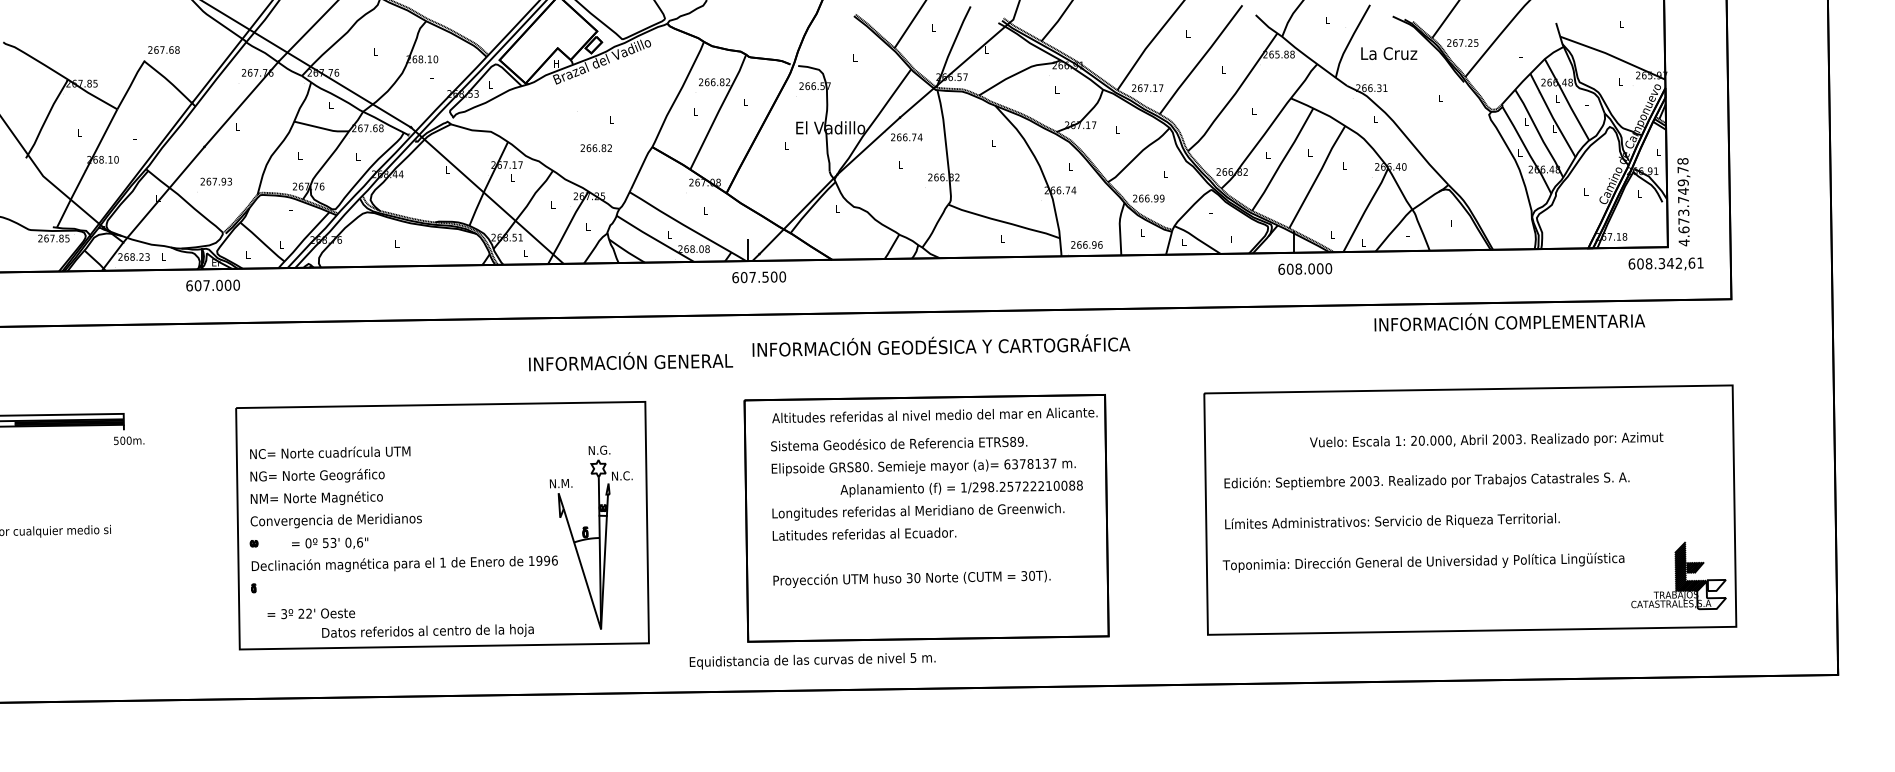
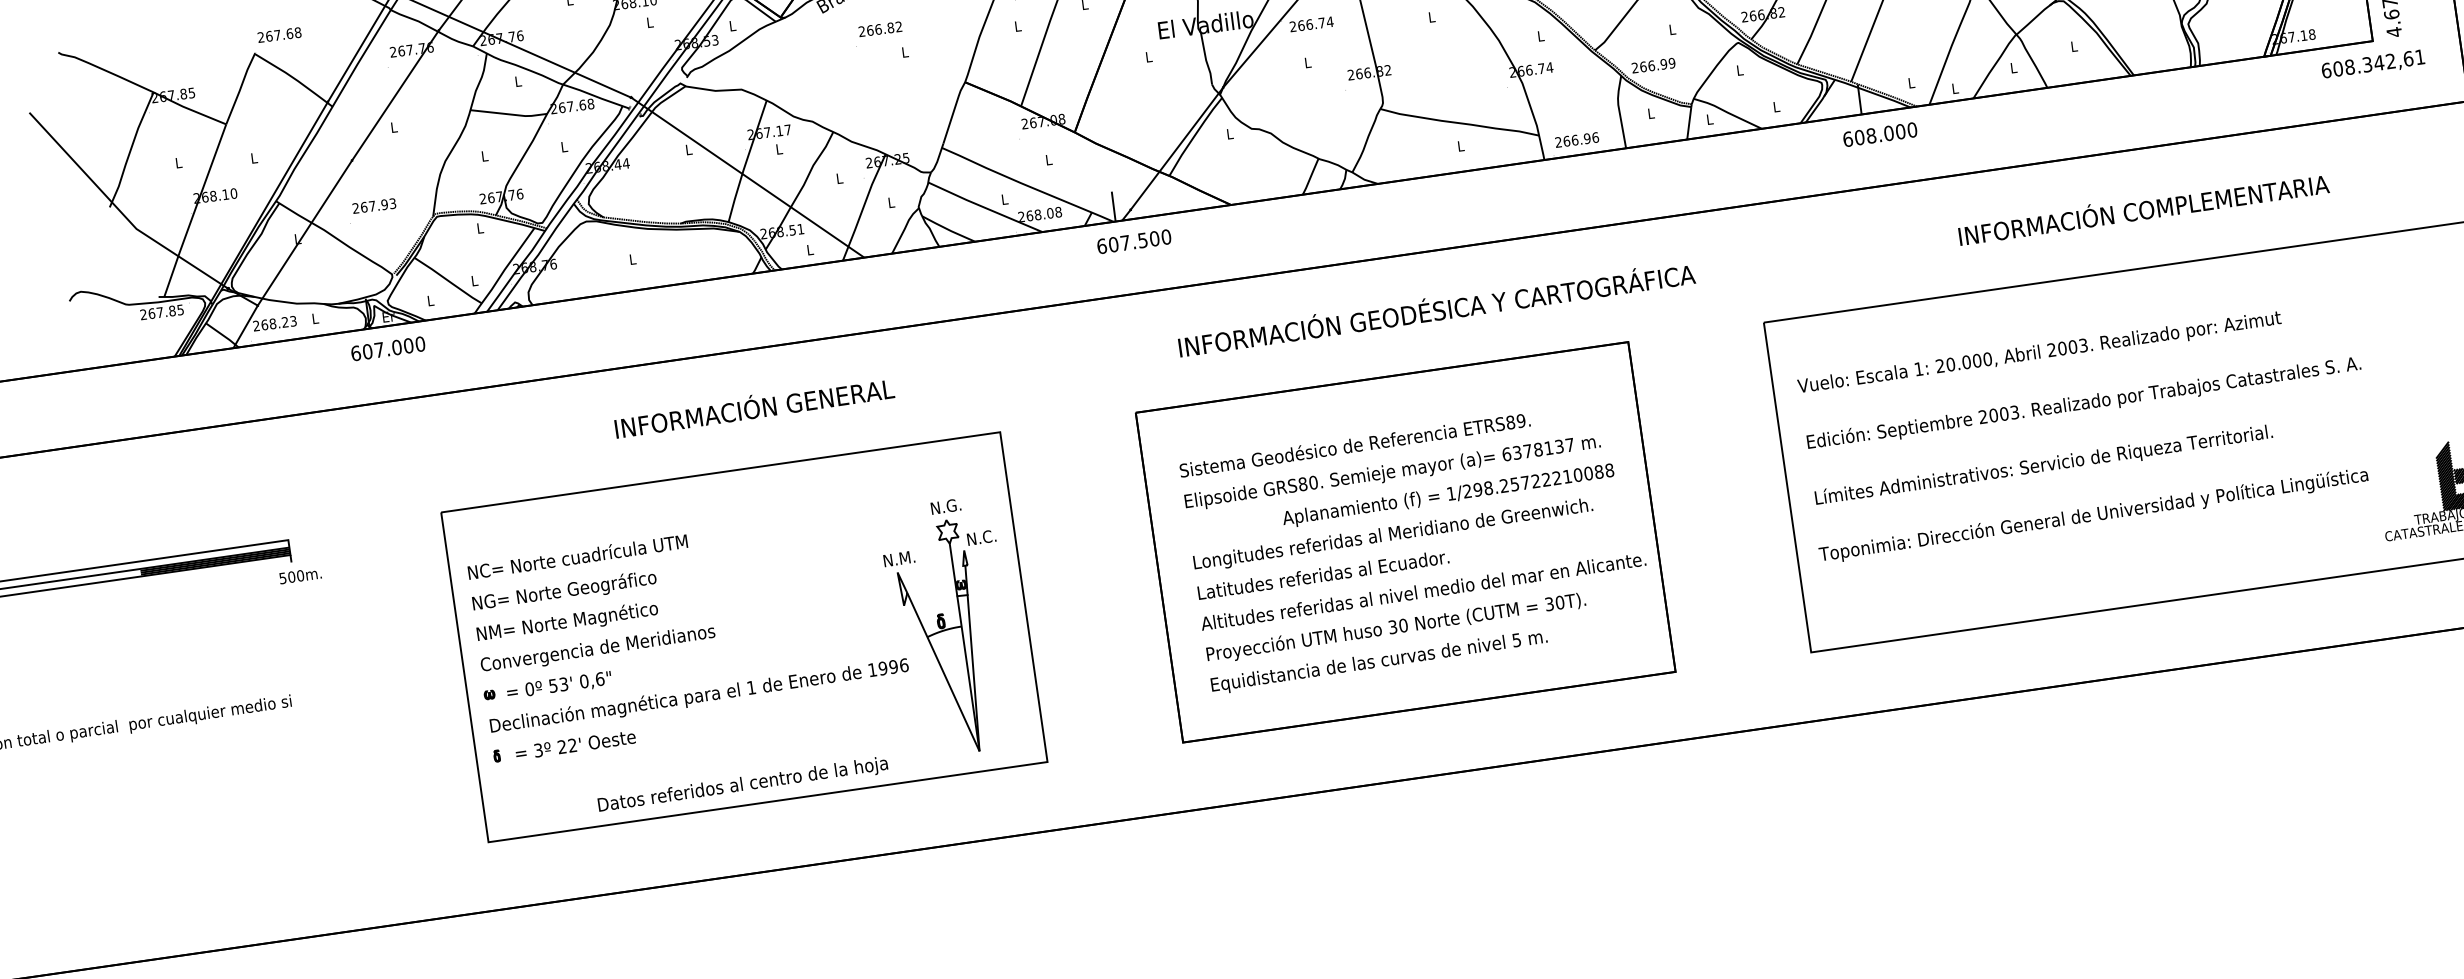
text: (595, 147) -> (879, 28), moved
text: (1509, 322) -> (2143, 210), moved
text: (941, 345) -> (1436, 308), moved
text: (631, 361) -> (755, 407), moved
text: (934, 415) -> (1422, 591), moved
text: (1486, 439) -> (2039, 351), moved
text: (330, 542) -> (559, 684), moved
text: (310, 613) -> (574, 745), moved
text: (812, 661) -> (1379, 662), moved

